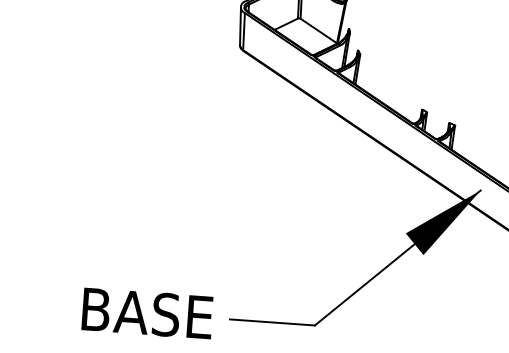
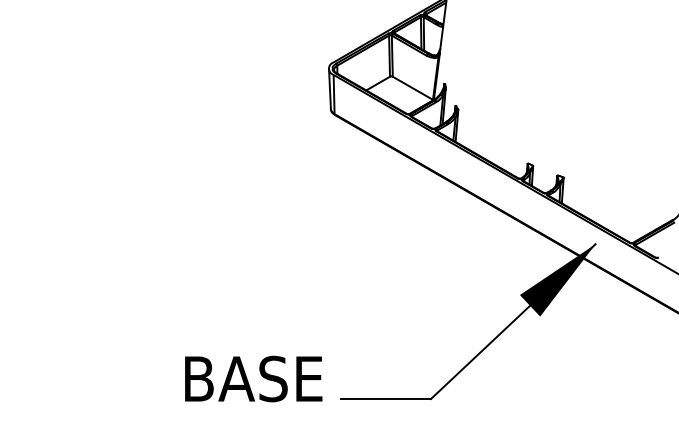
text: (147, 312) -> (253, 378), moved

